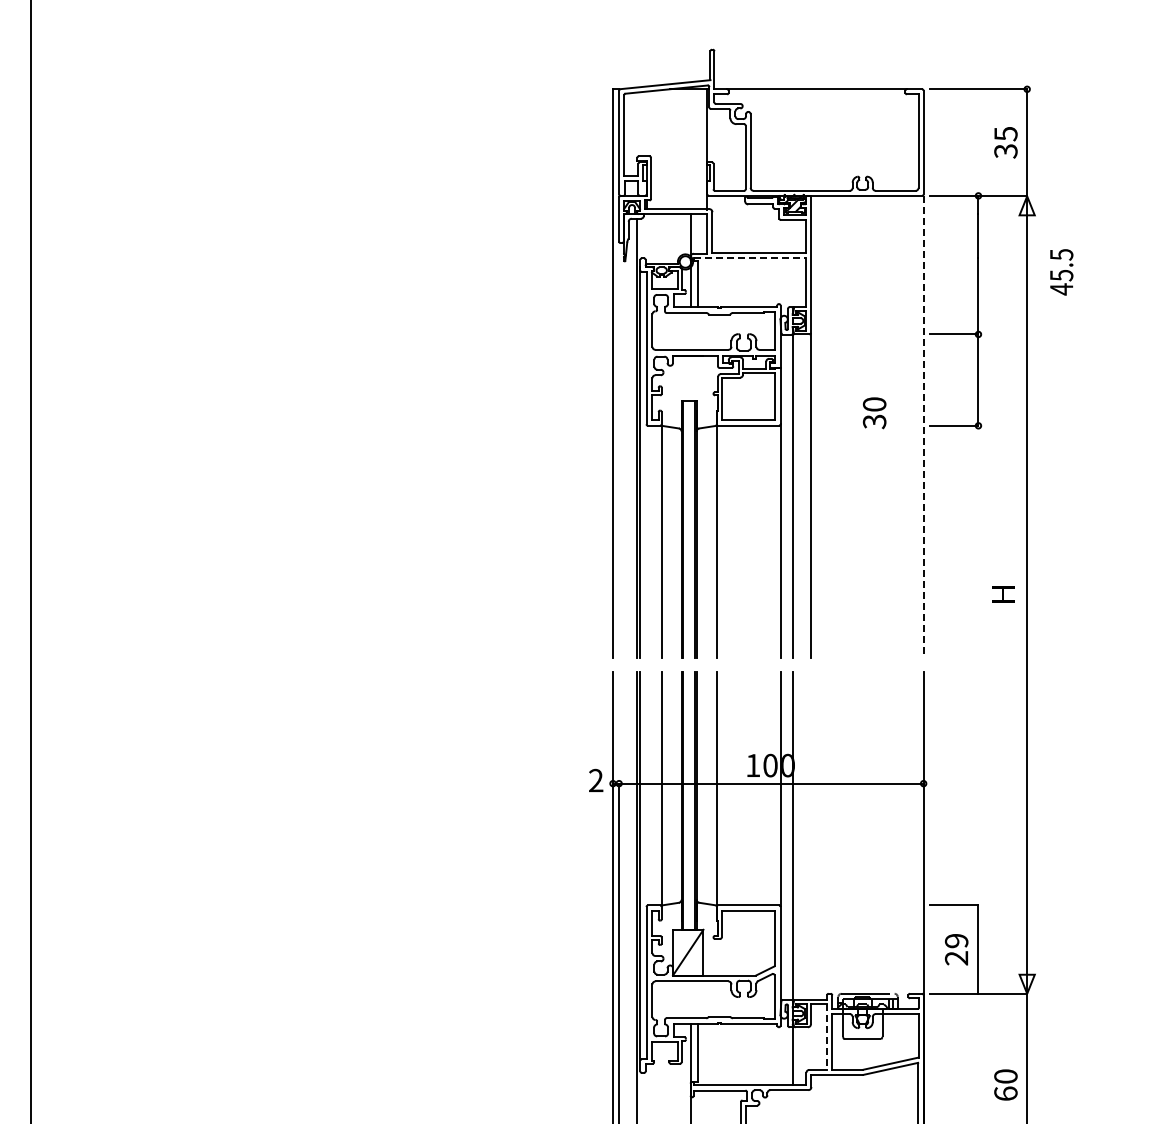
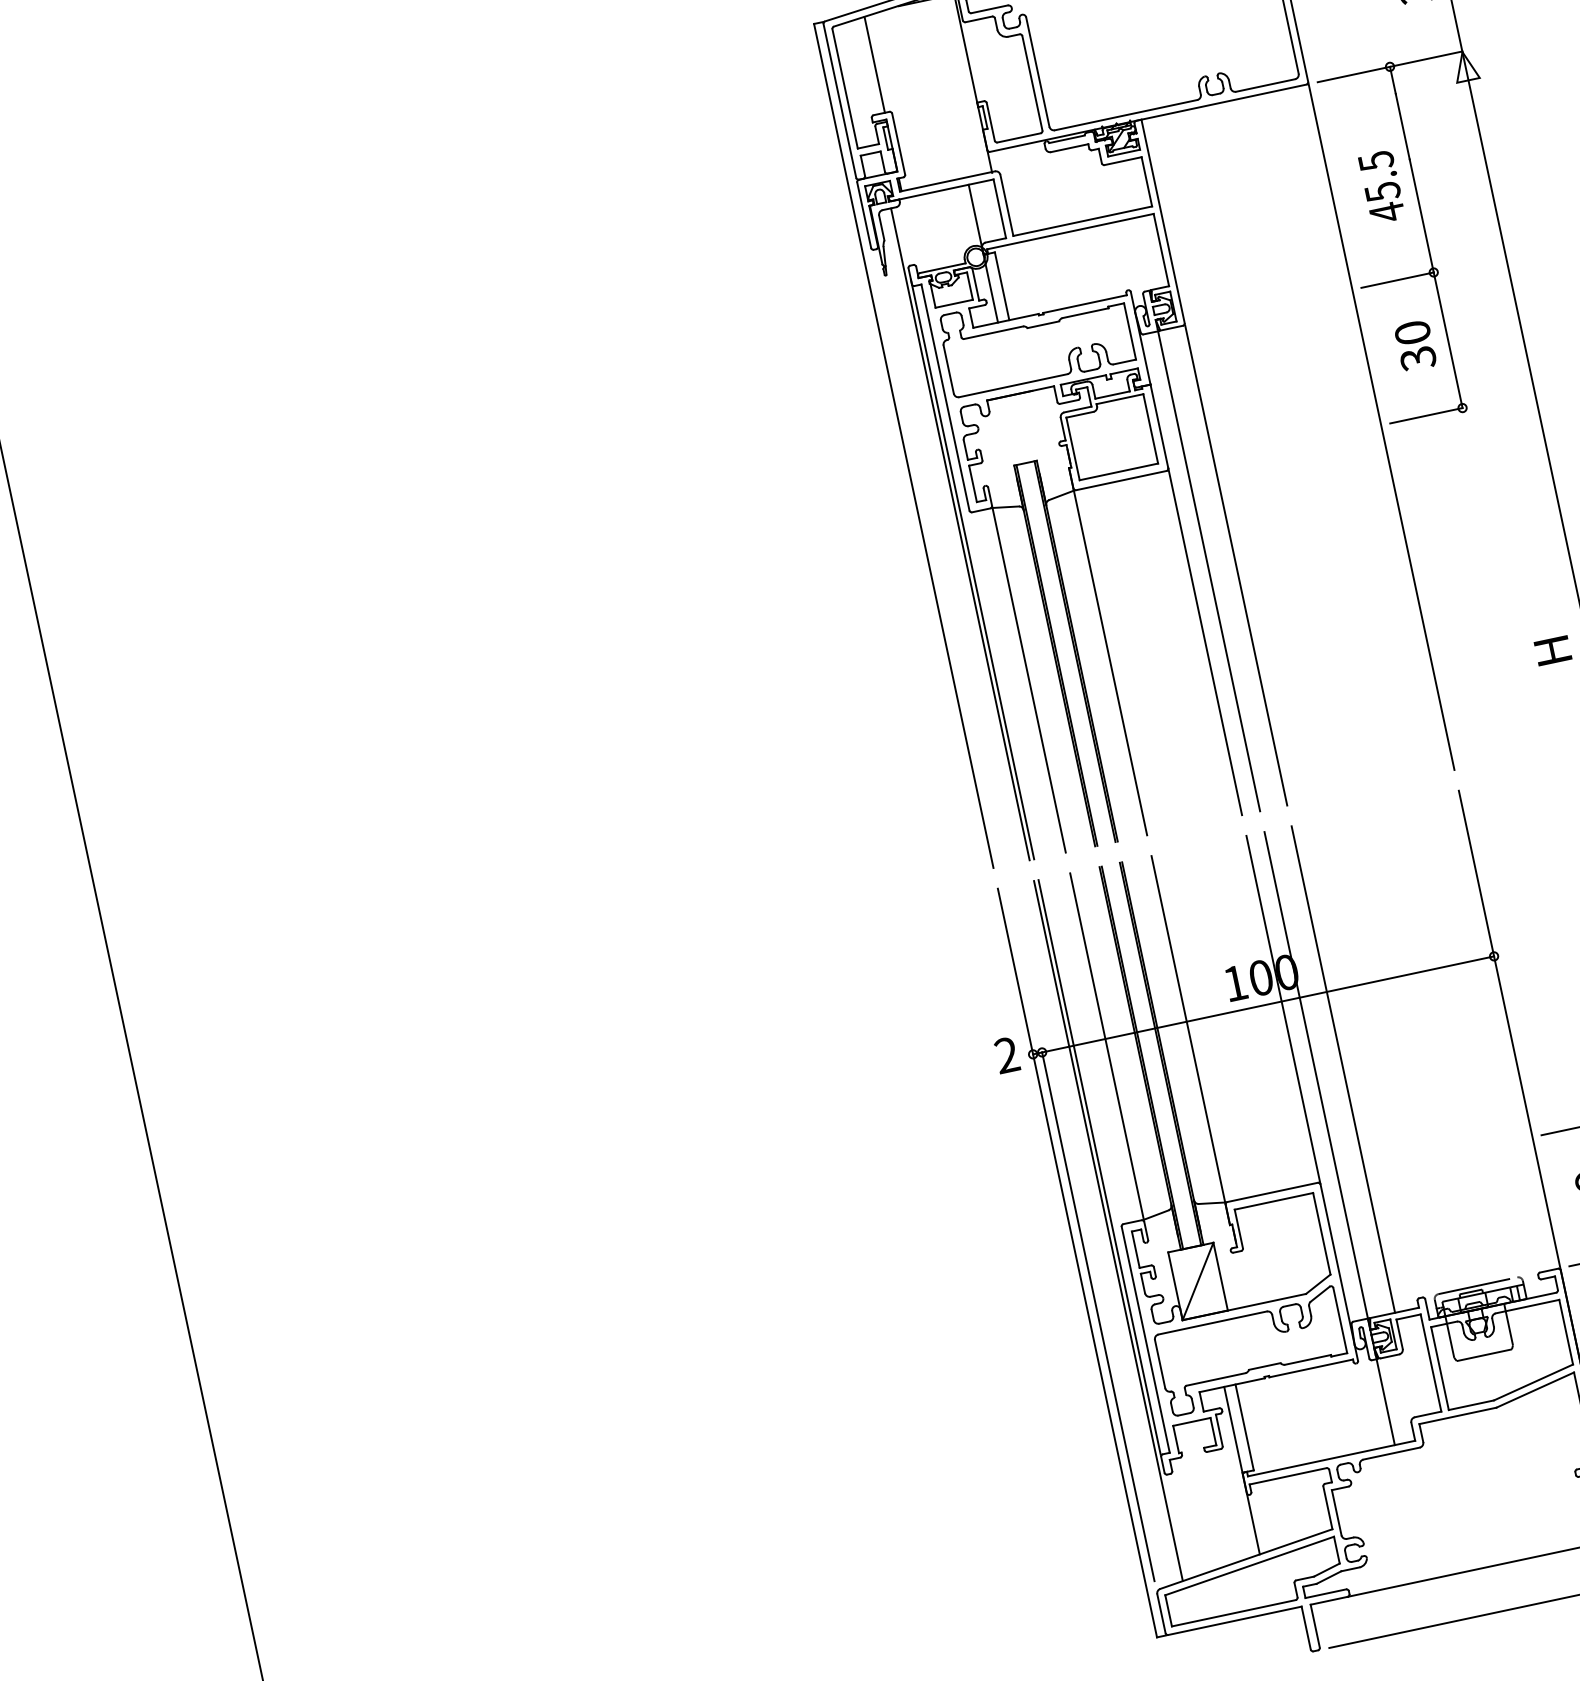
line: (646, 123) -> (874, 64), added
line: (750, 258) -> (1071, 231), dashed -> solid
text: (1061, 272) -> (1381, 187), moved
text: (874, 413) -> (1415, 346), moved
line: (923, 427) -> (1381, 427), dashed -> solid
line: (810, 835) -> (1342, 1069), added
line: (827, 1037) -> (1431, 1363), dashed -> solid

